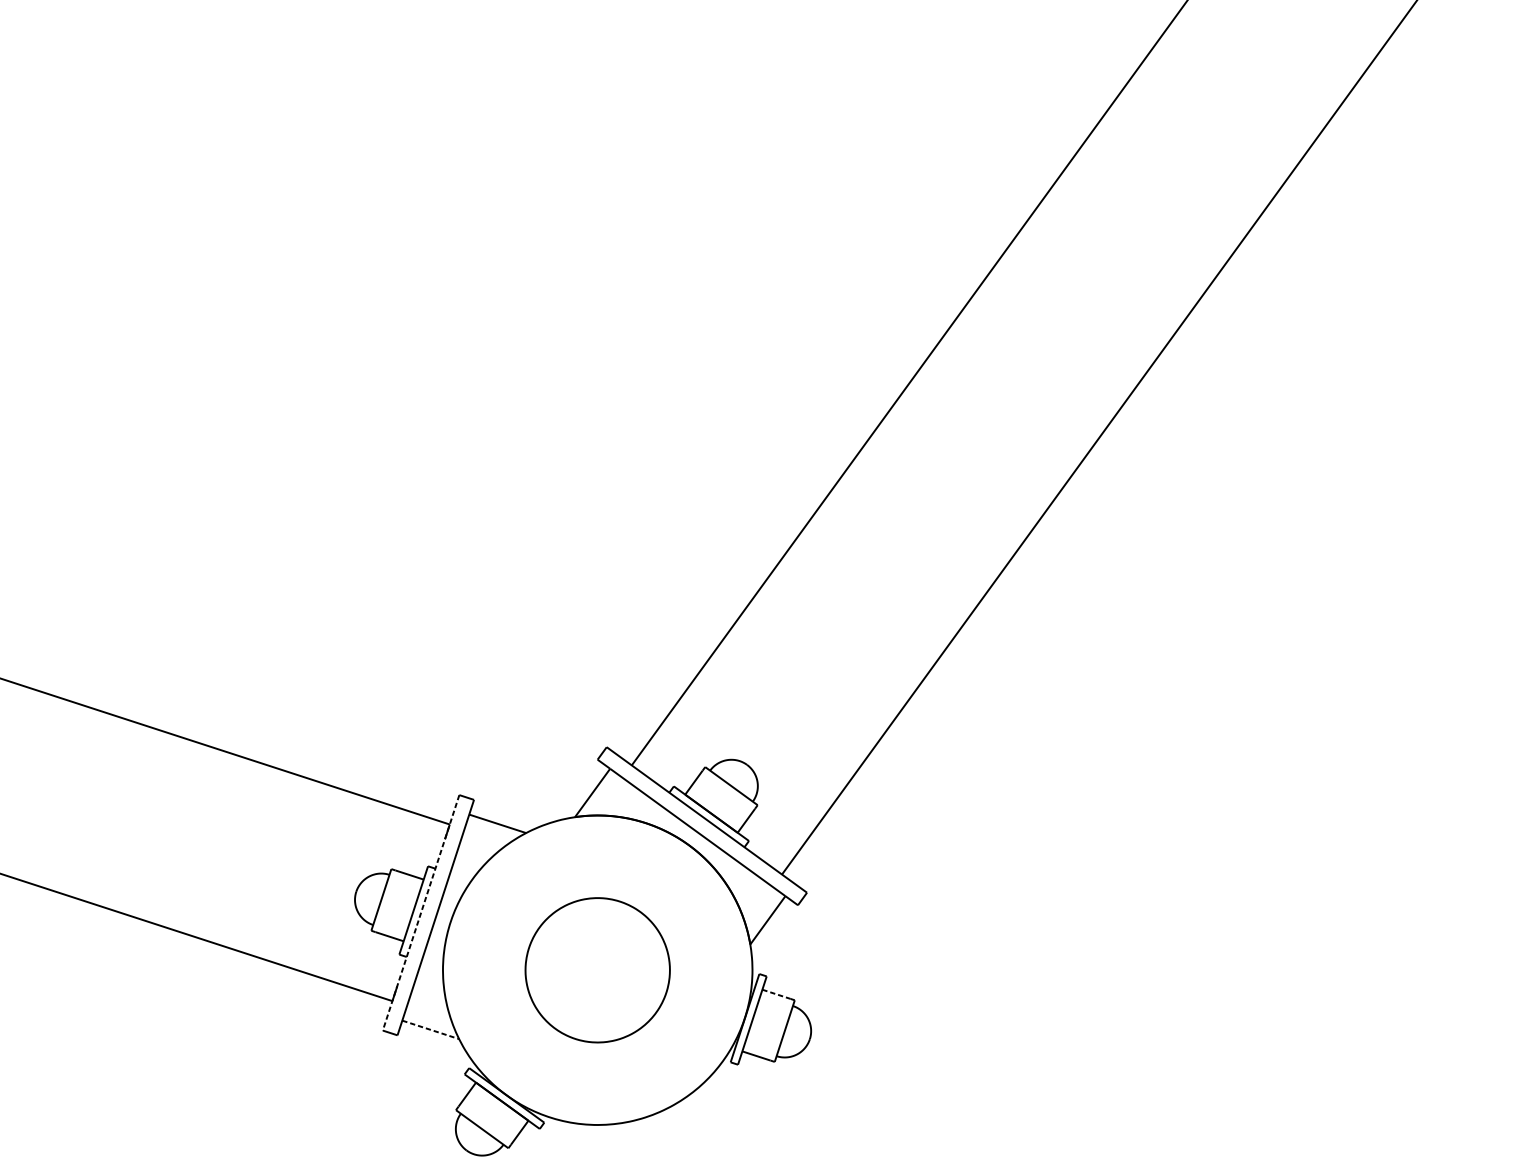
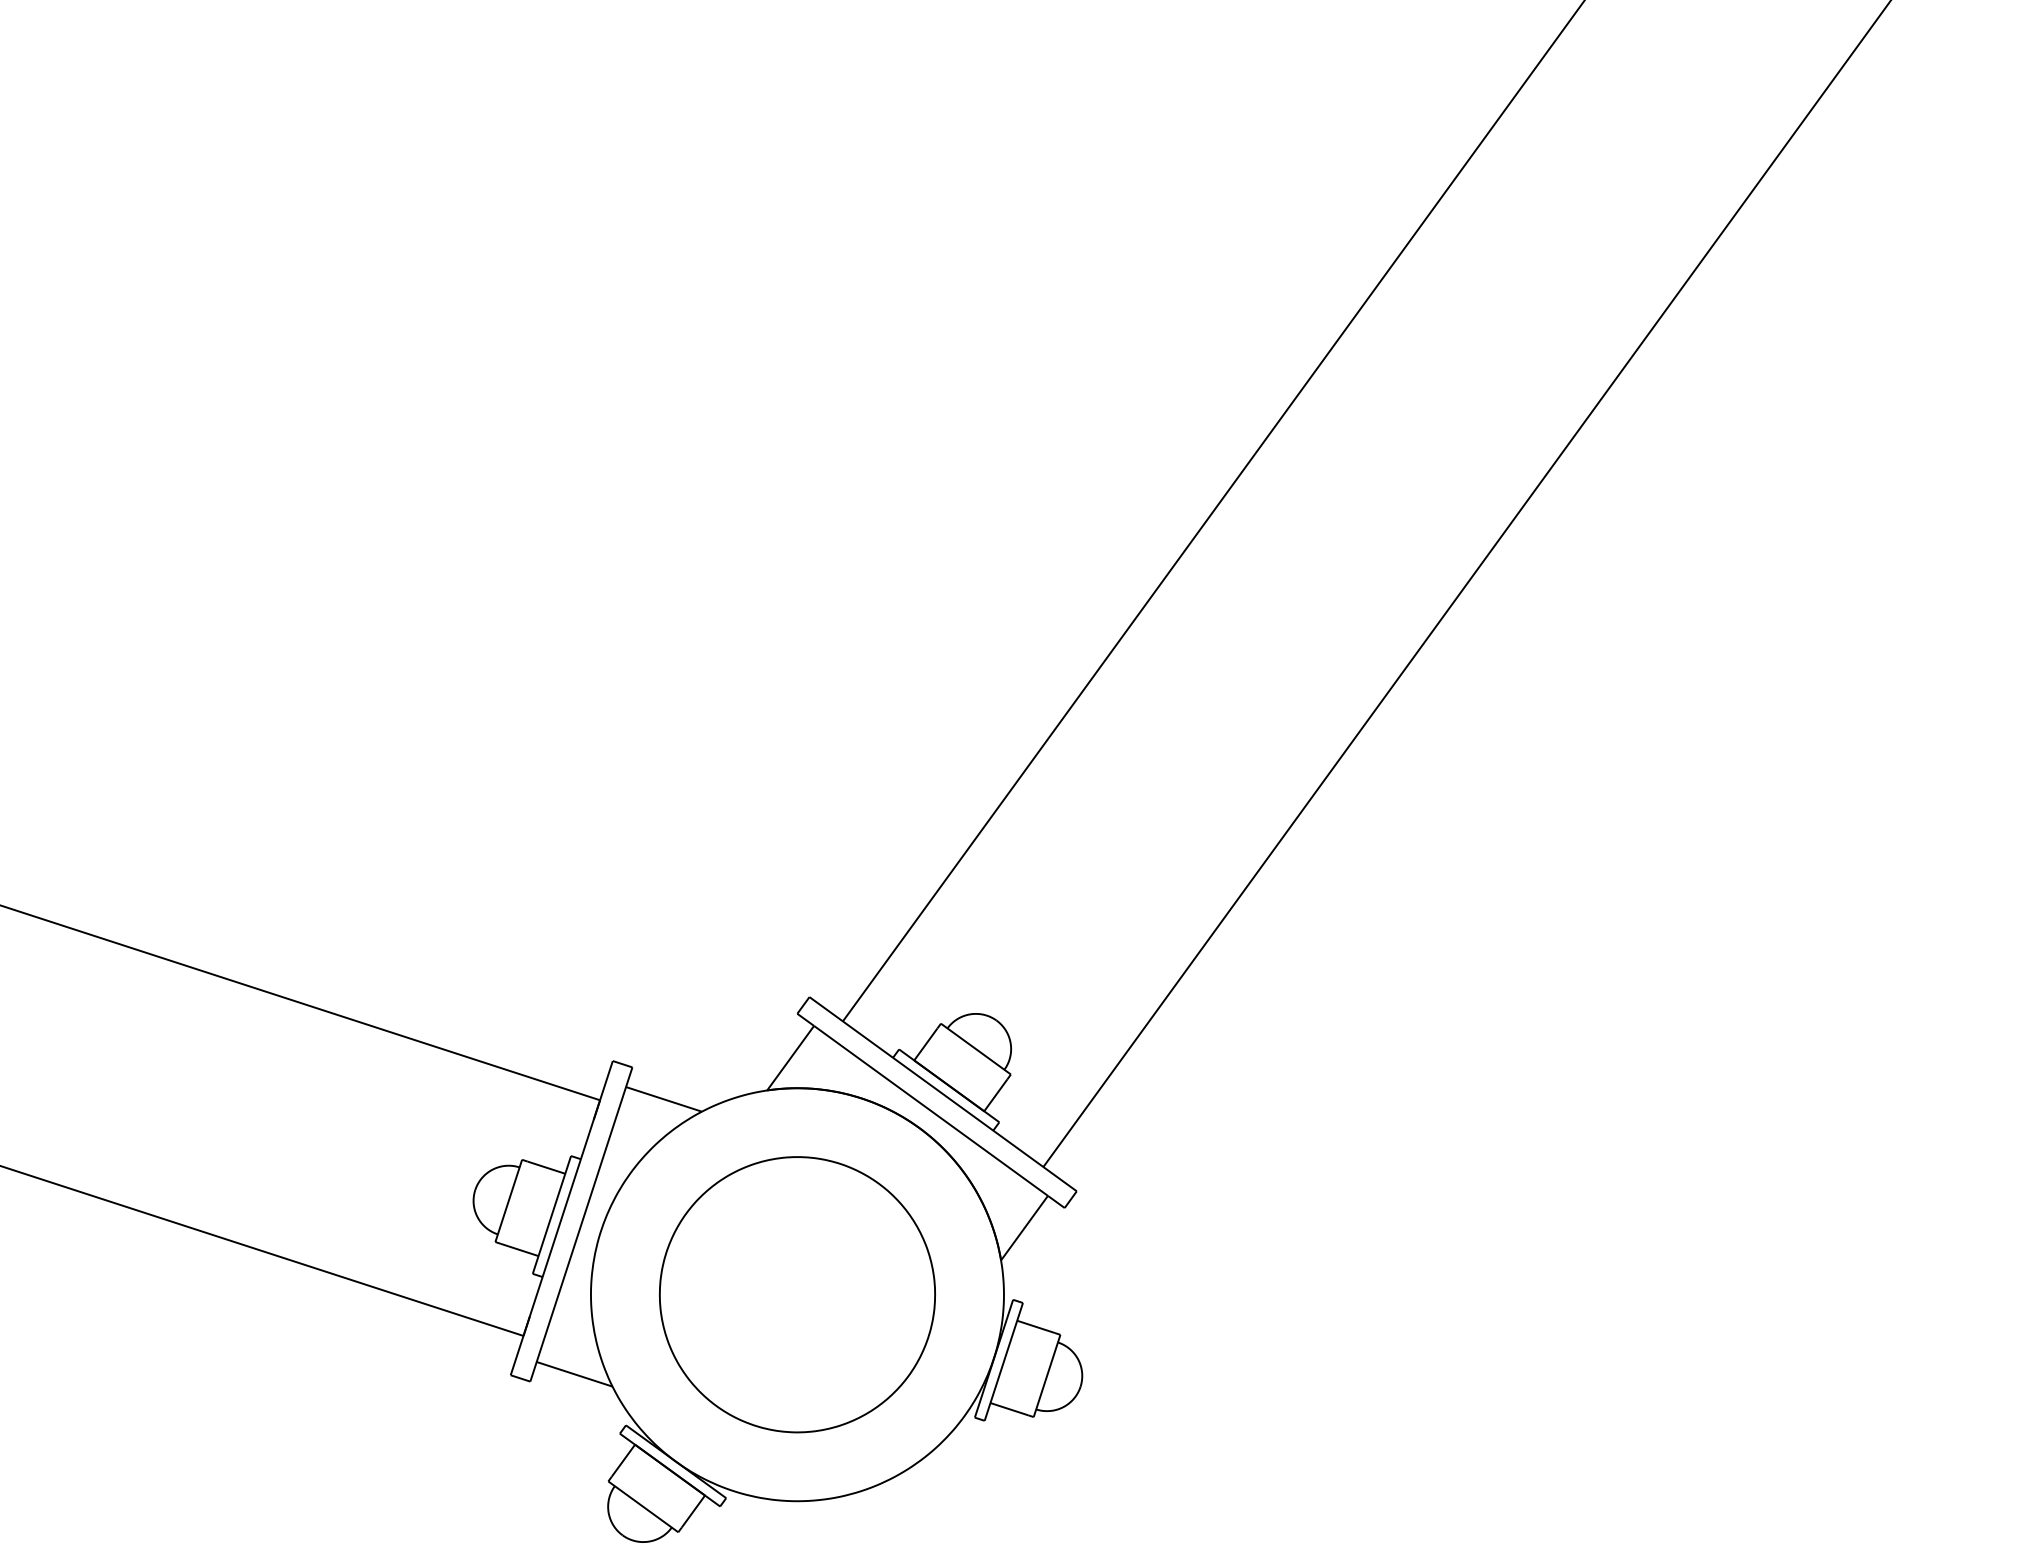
line: (420, 913) -> (561, 1218), dashed -> solid
part: (597, 970) -> (797, 1294), size x1.43
line: (776, 994) -> (1036, 1326), dashed -> solid
line: (430, 1030) -> (574, 1374), dashed -> solid

